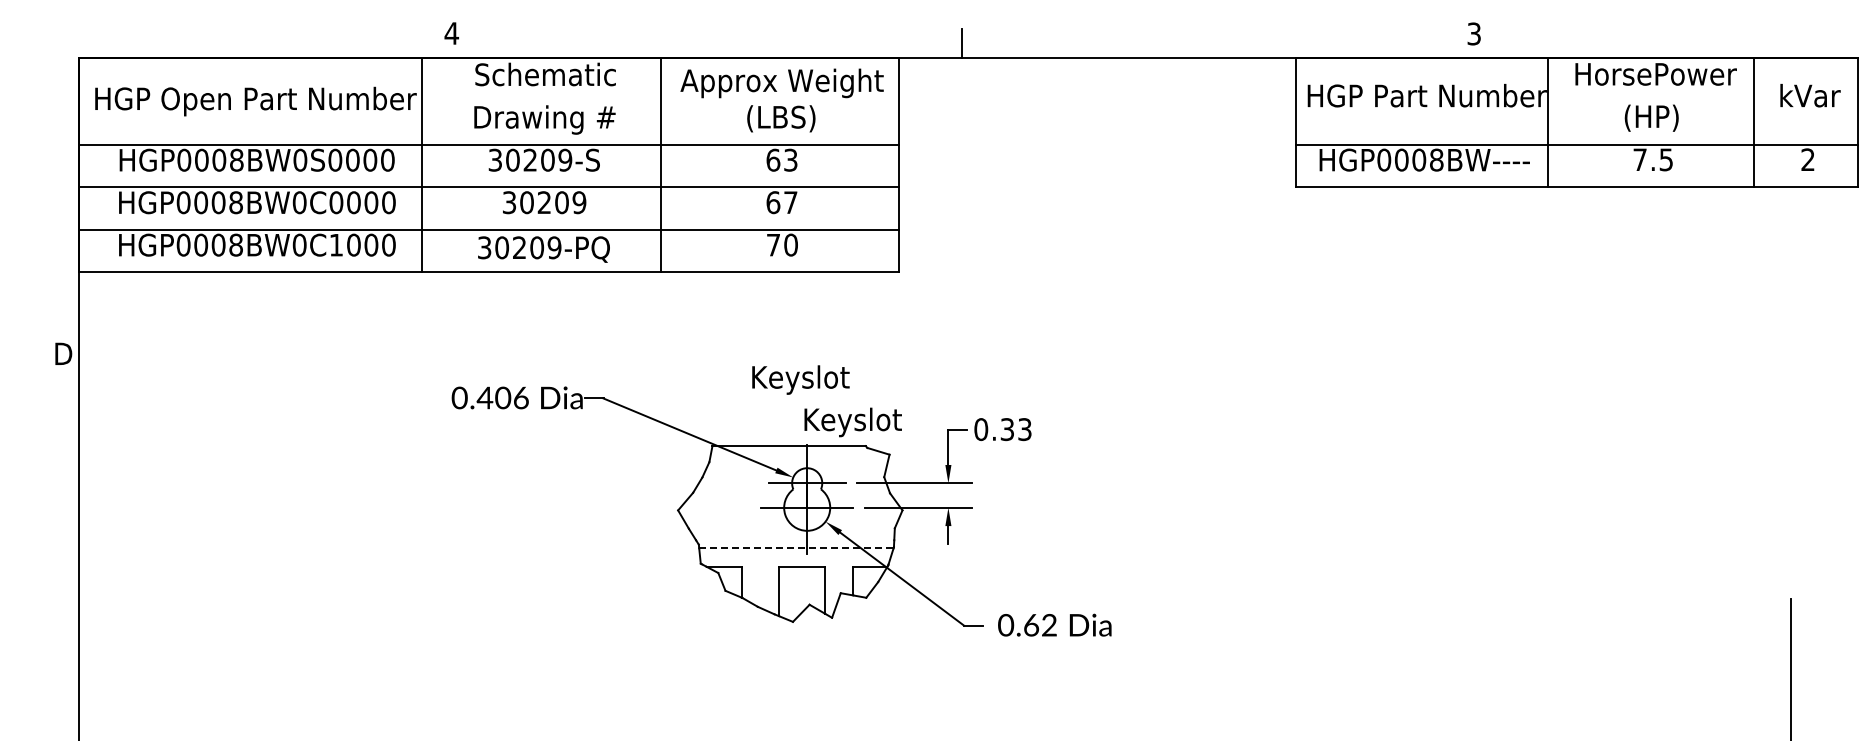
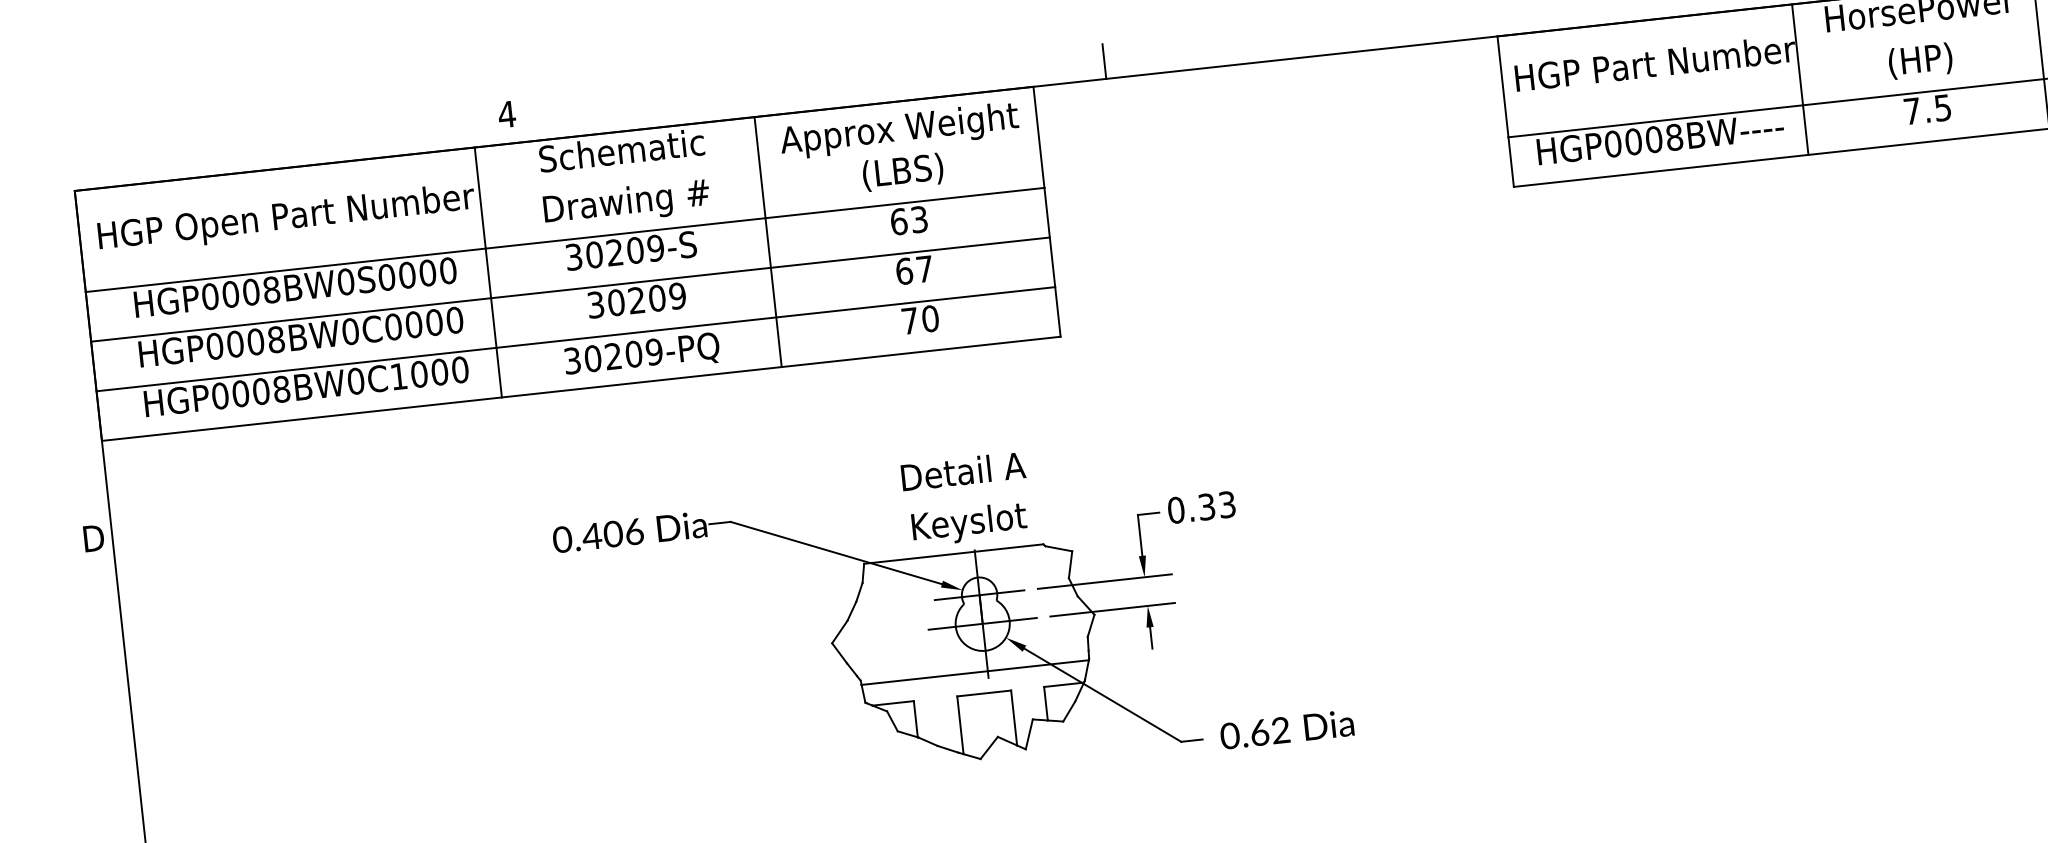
text: (806, 379) -> (965, 473), Keyslot -> Detail A
text: (852, 422) -> (968, 524), moved
line: (796, 548) -> (975, 672), dashed -> solid

